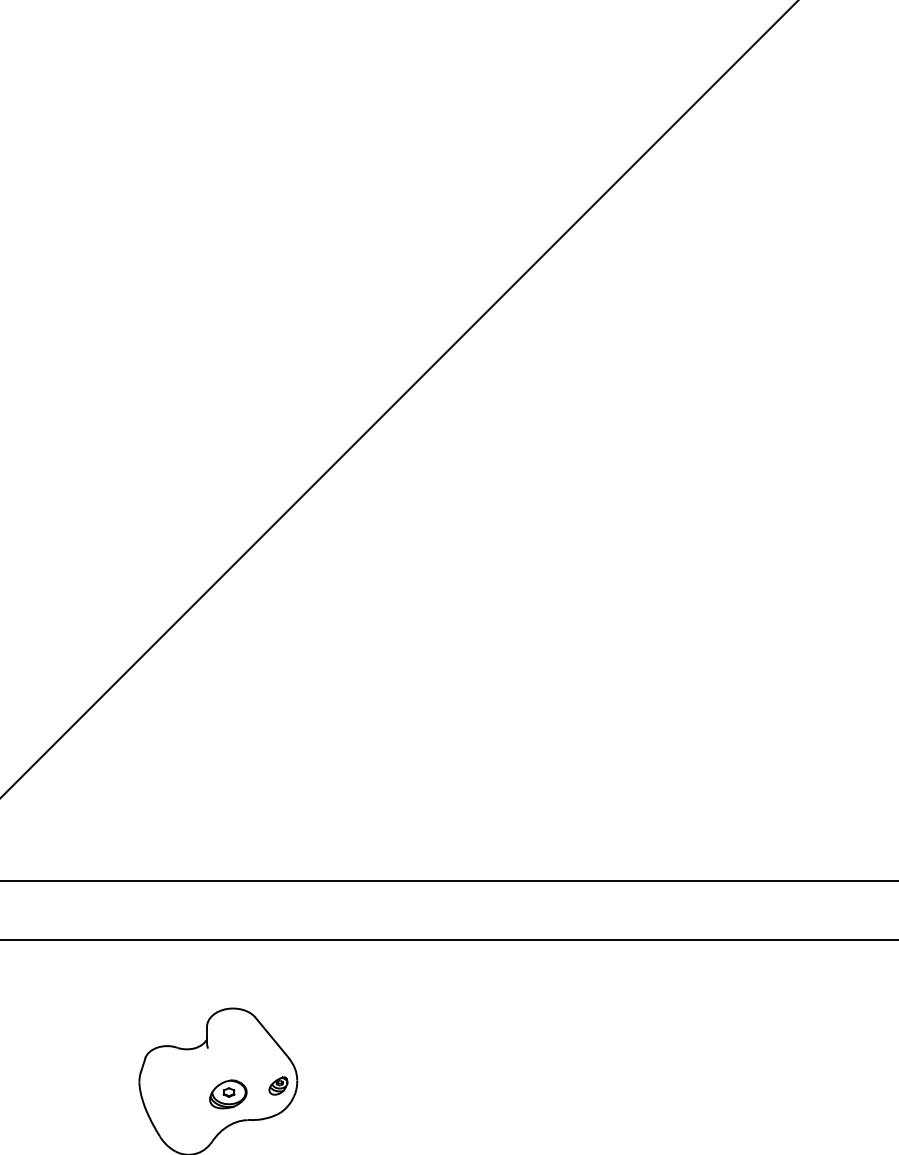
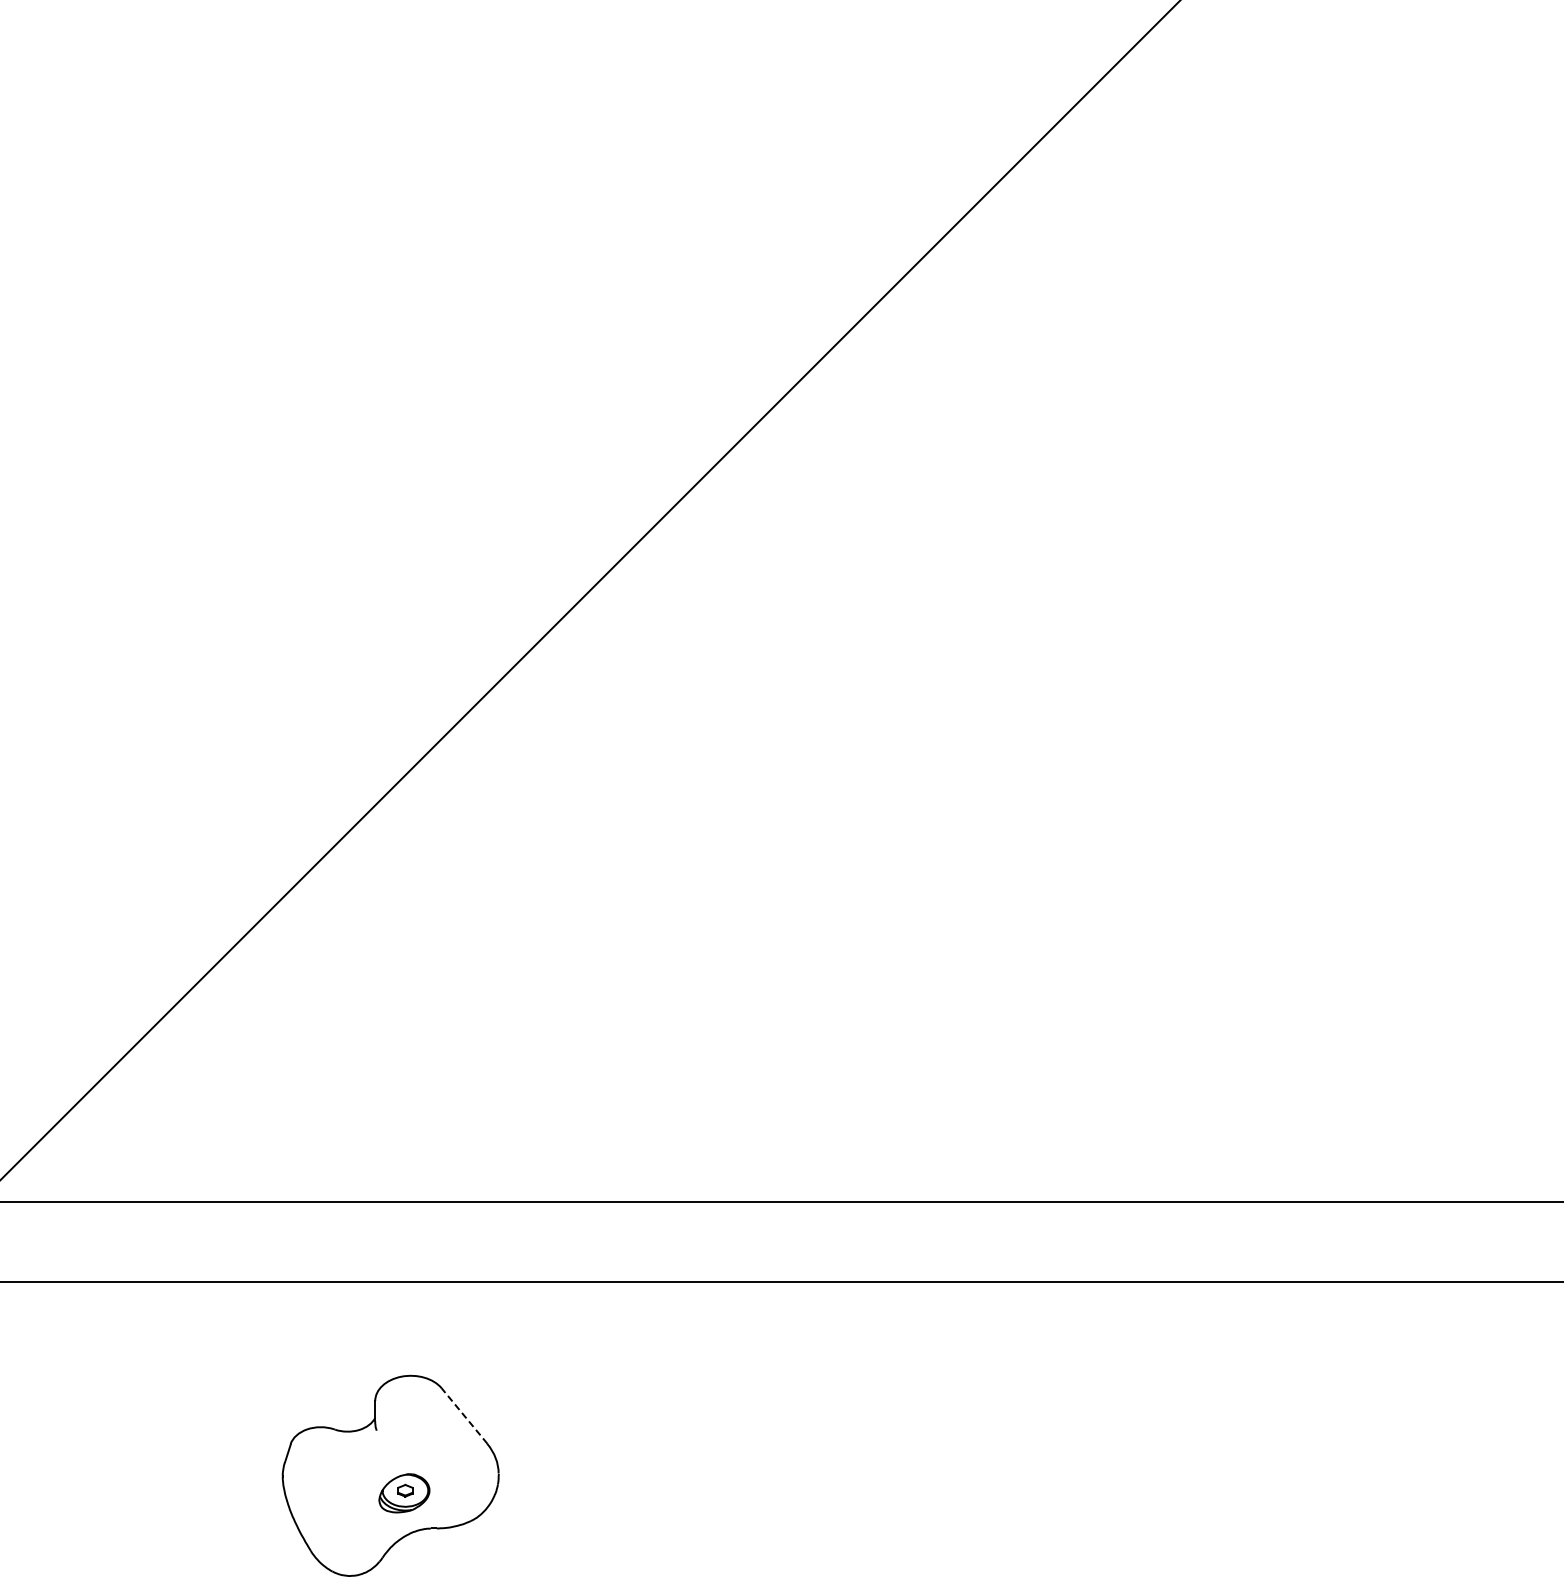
line: (272, 1037) -> (464, 1415), solid -> dashed
part: (278, 1085) -> (472, 1481), removed

